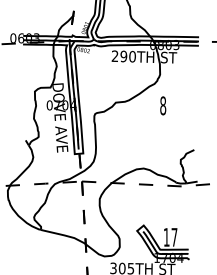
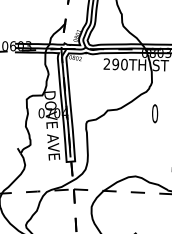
text: (163, 105) -> (155, 113), 8 -> 0

